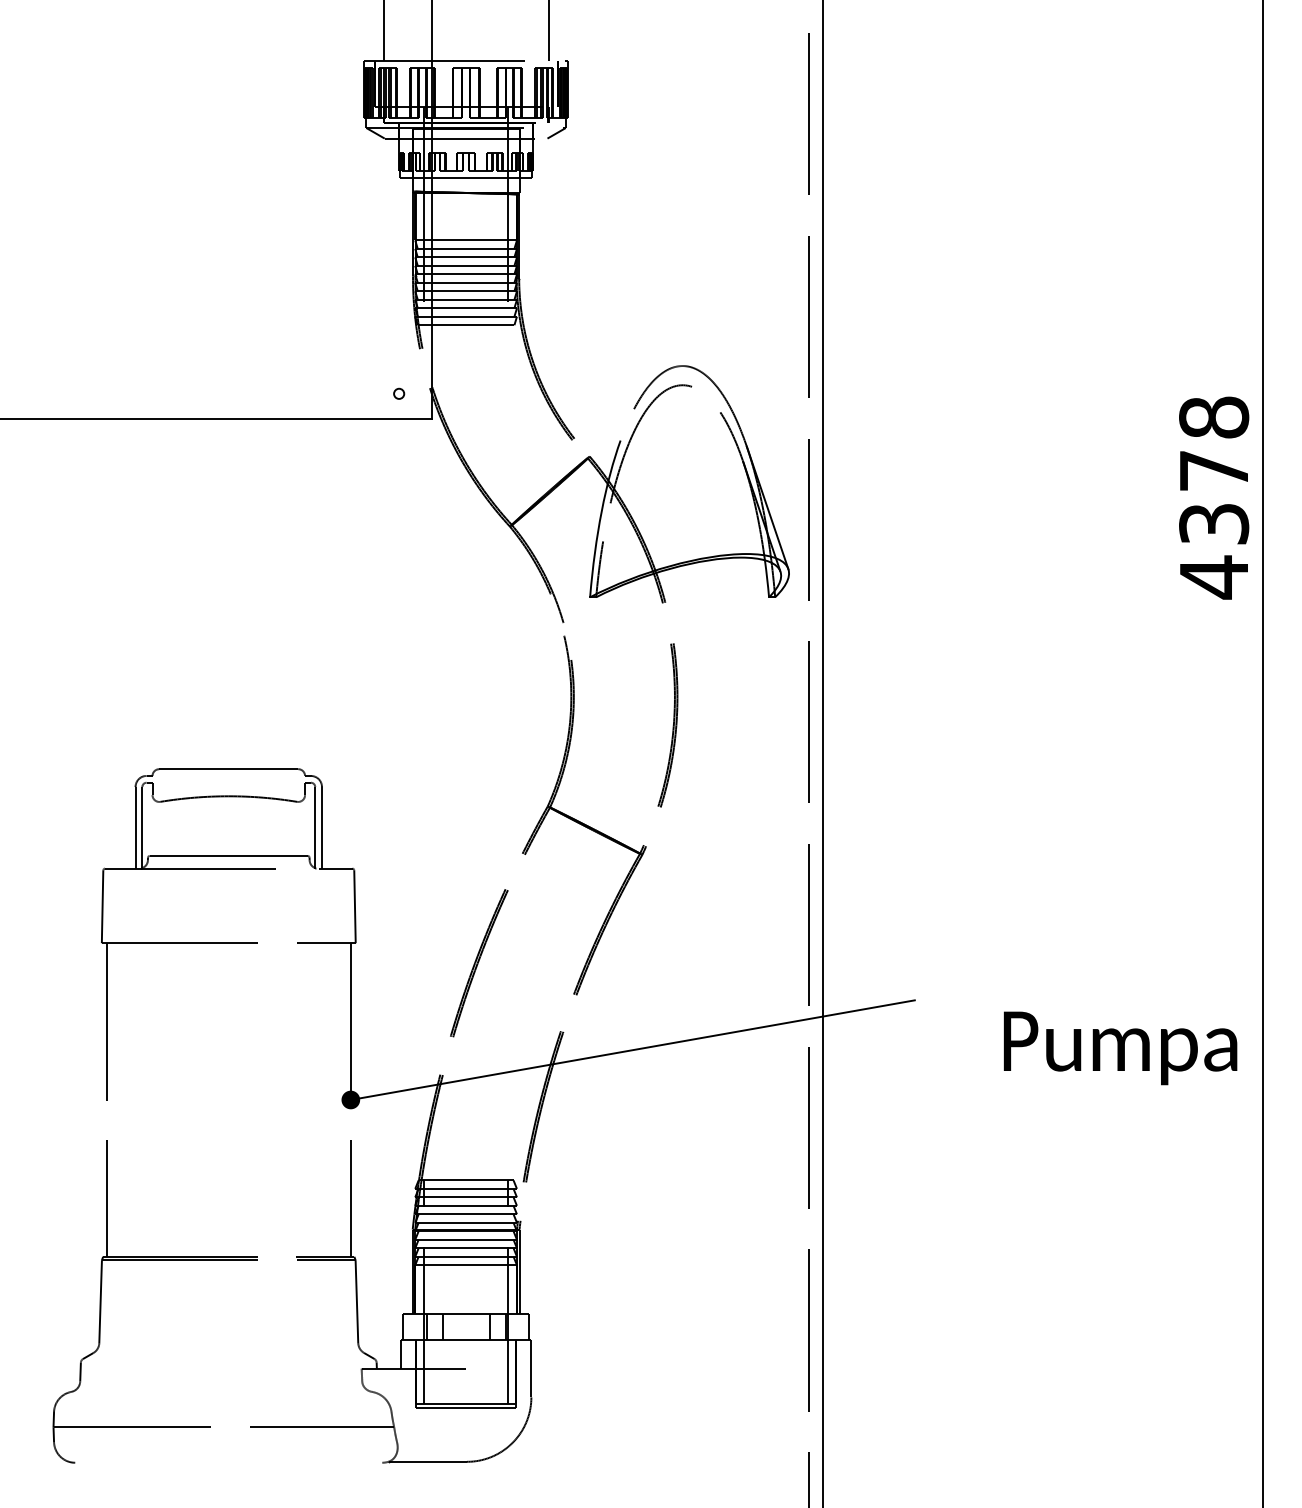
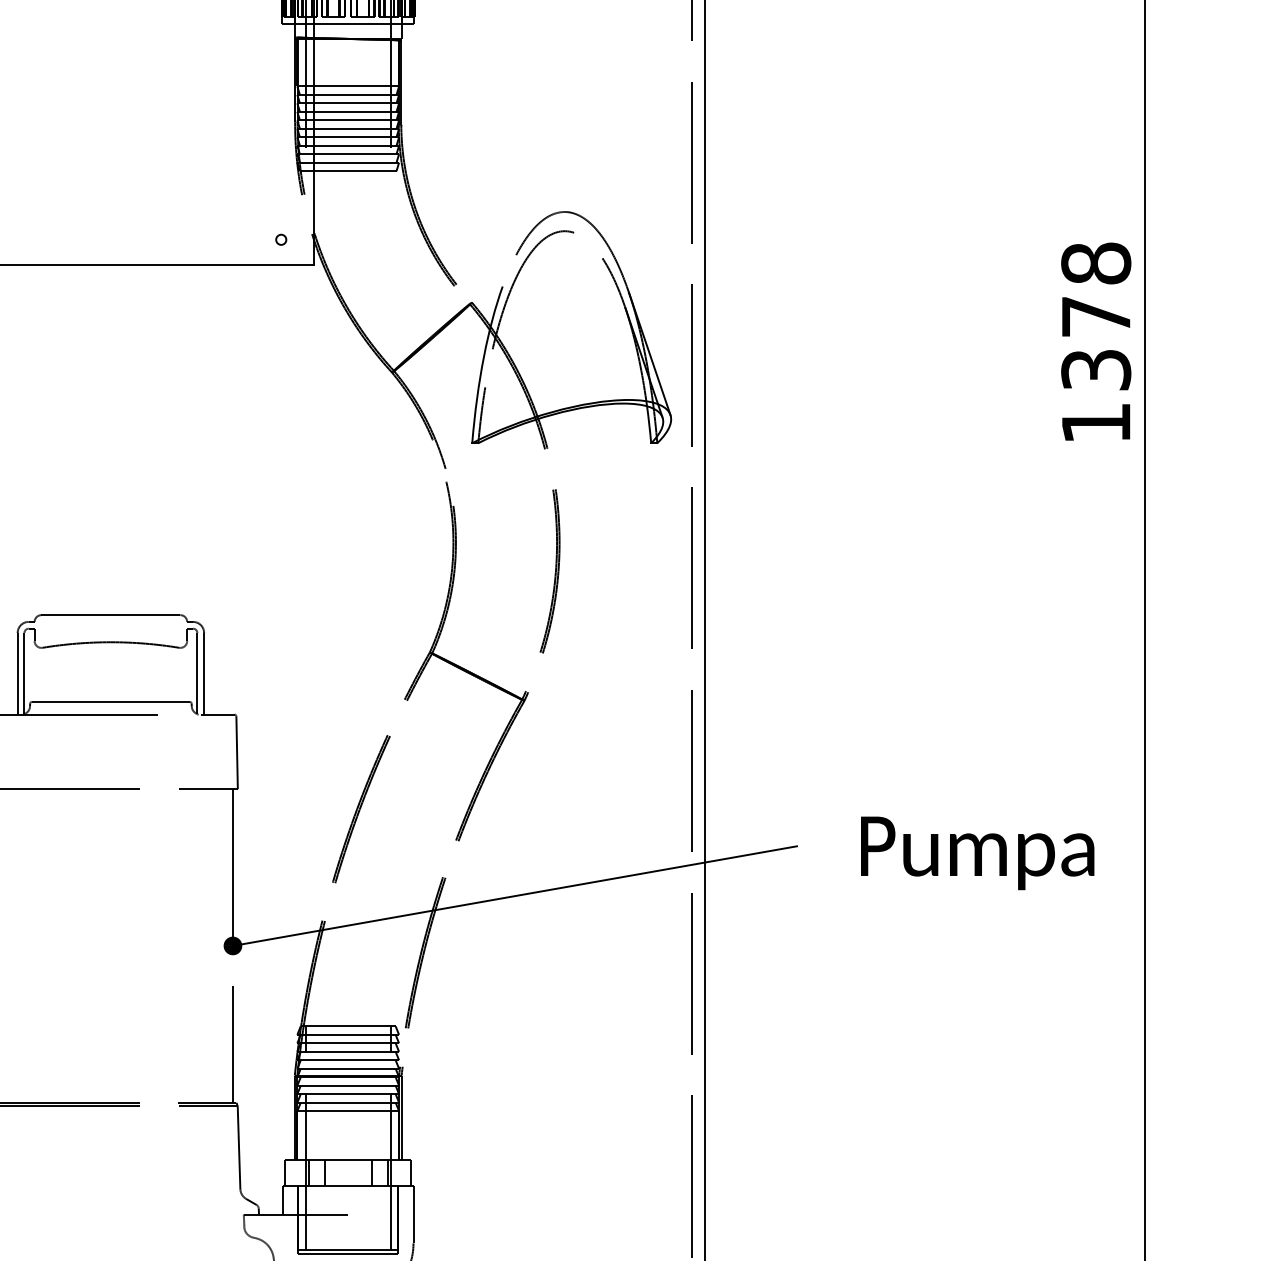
text: (1213, 577) -> (1095, 423), 4378 -> 1378
text: (1120, 1048) -> (977, 853), moved

